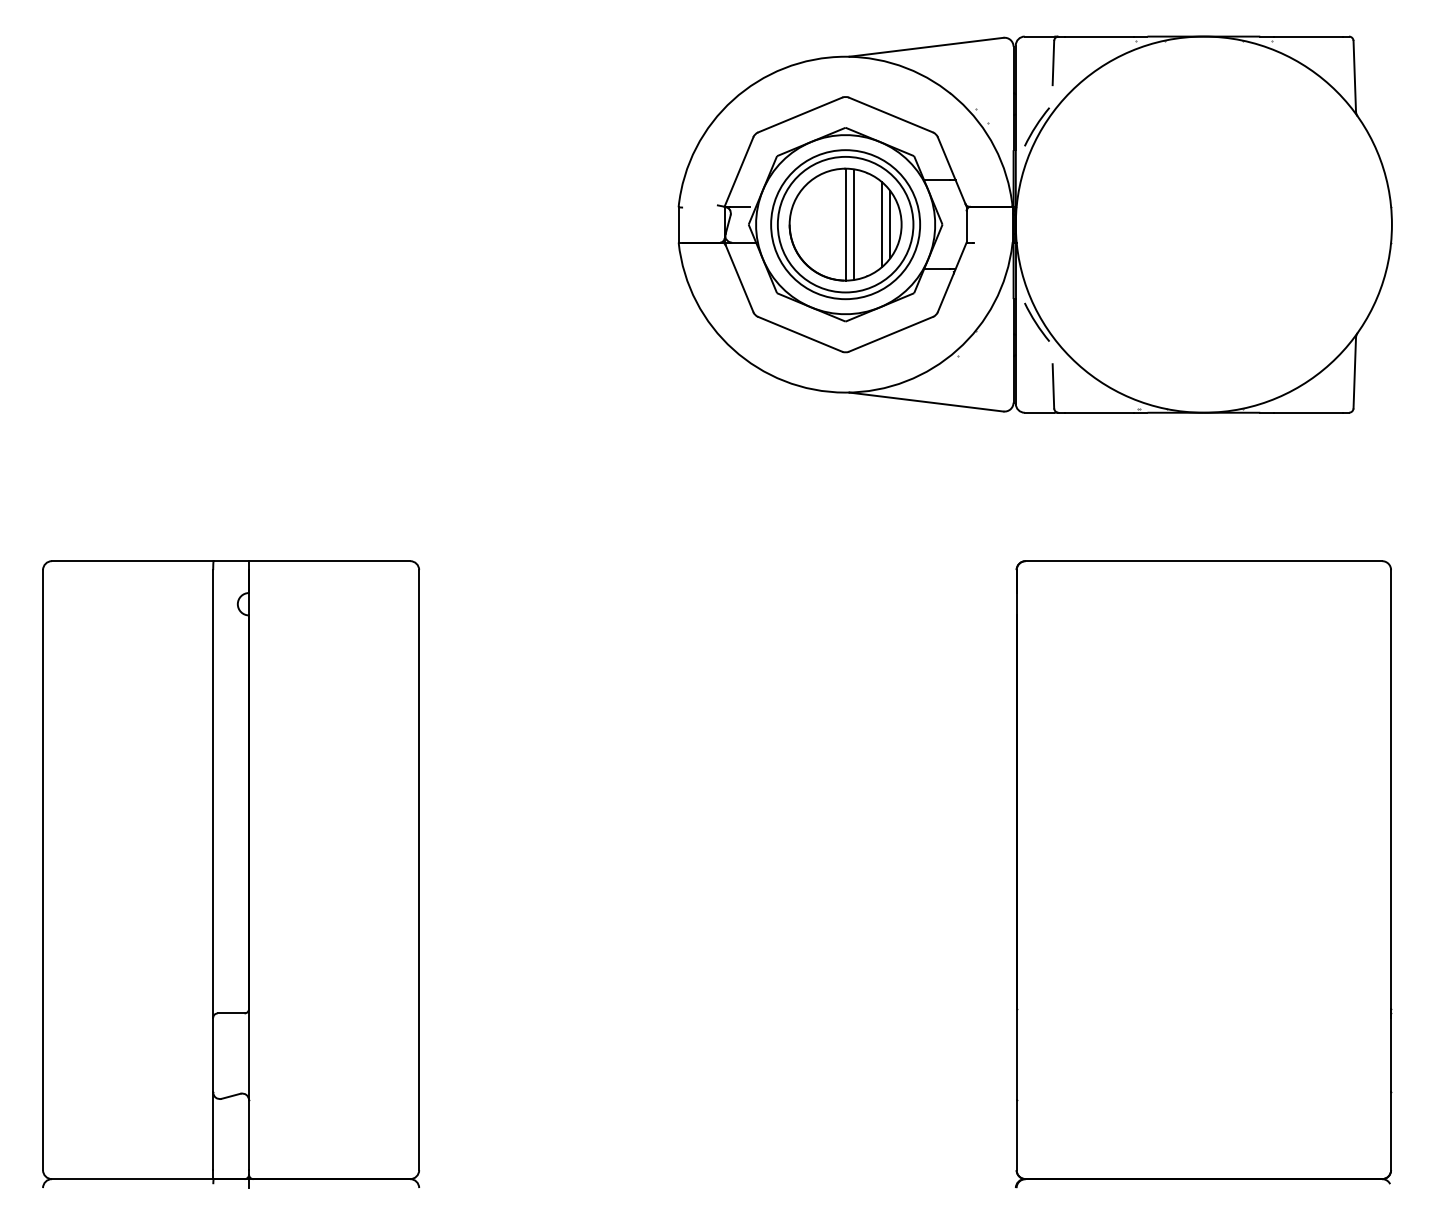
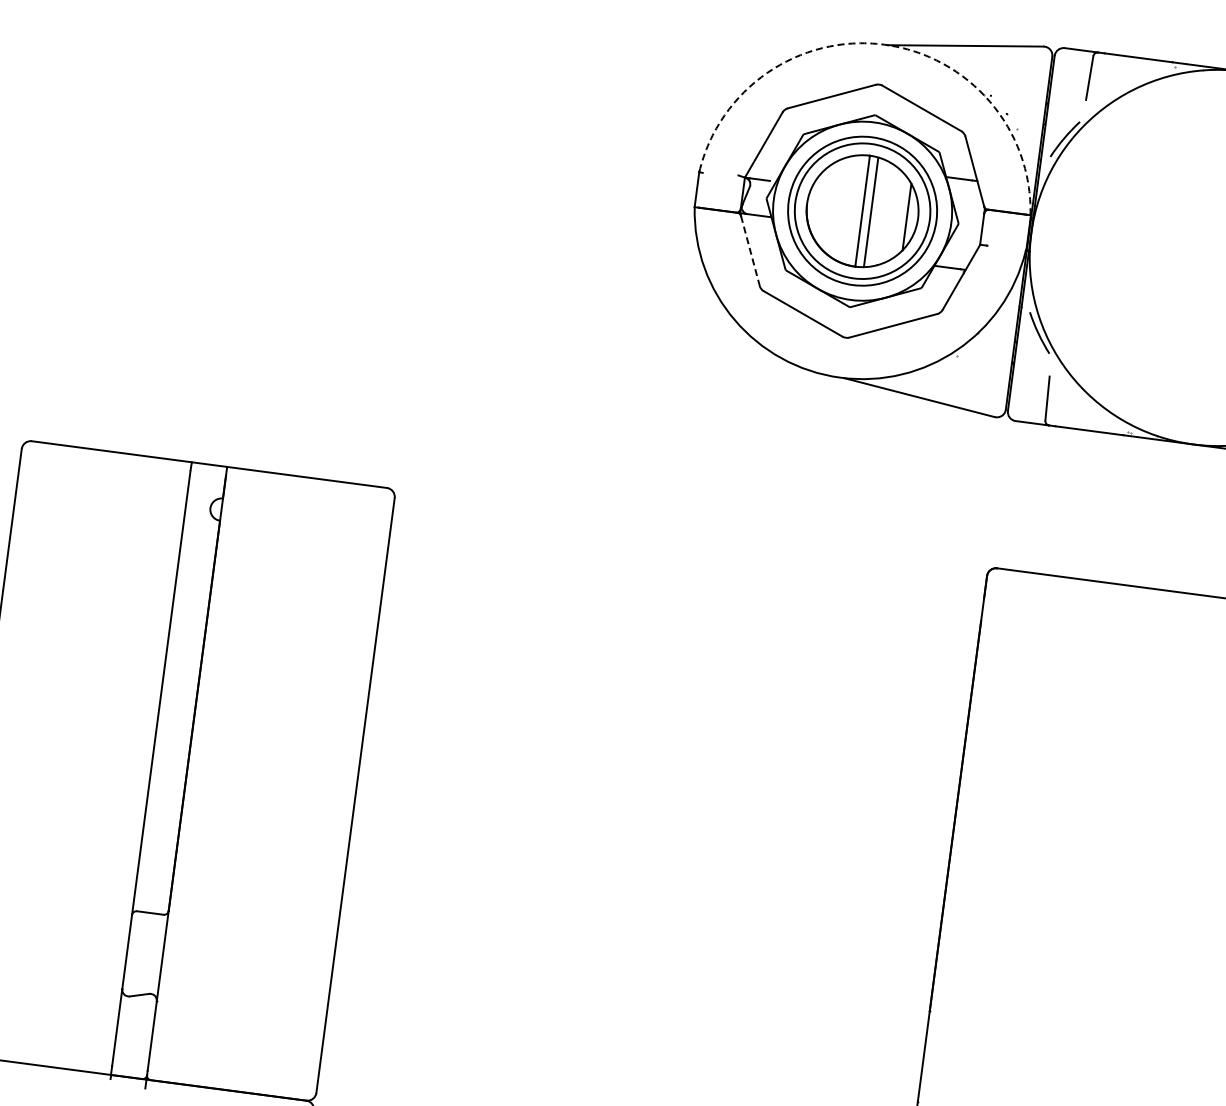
arc: (845, 56) -> (884, 44), solid -> dashed
line: (881, 224) -> (898, 215), removed
line: (739, 279) -> (750, 251), solid -> dashed

